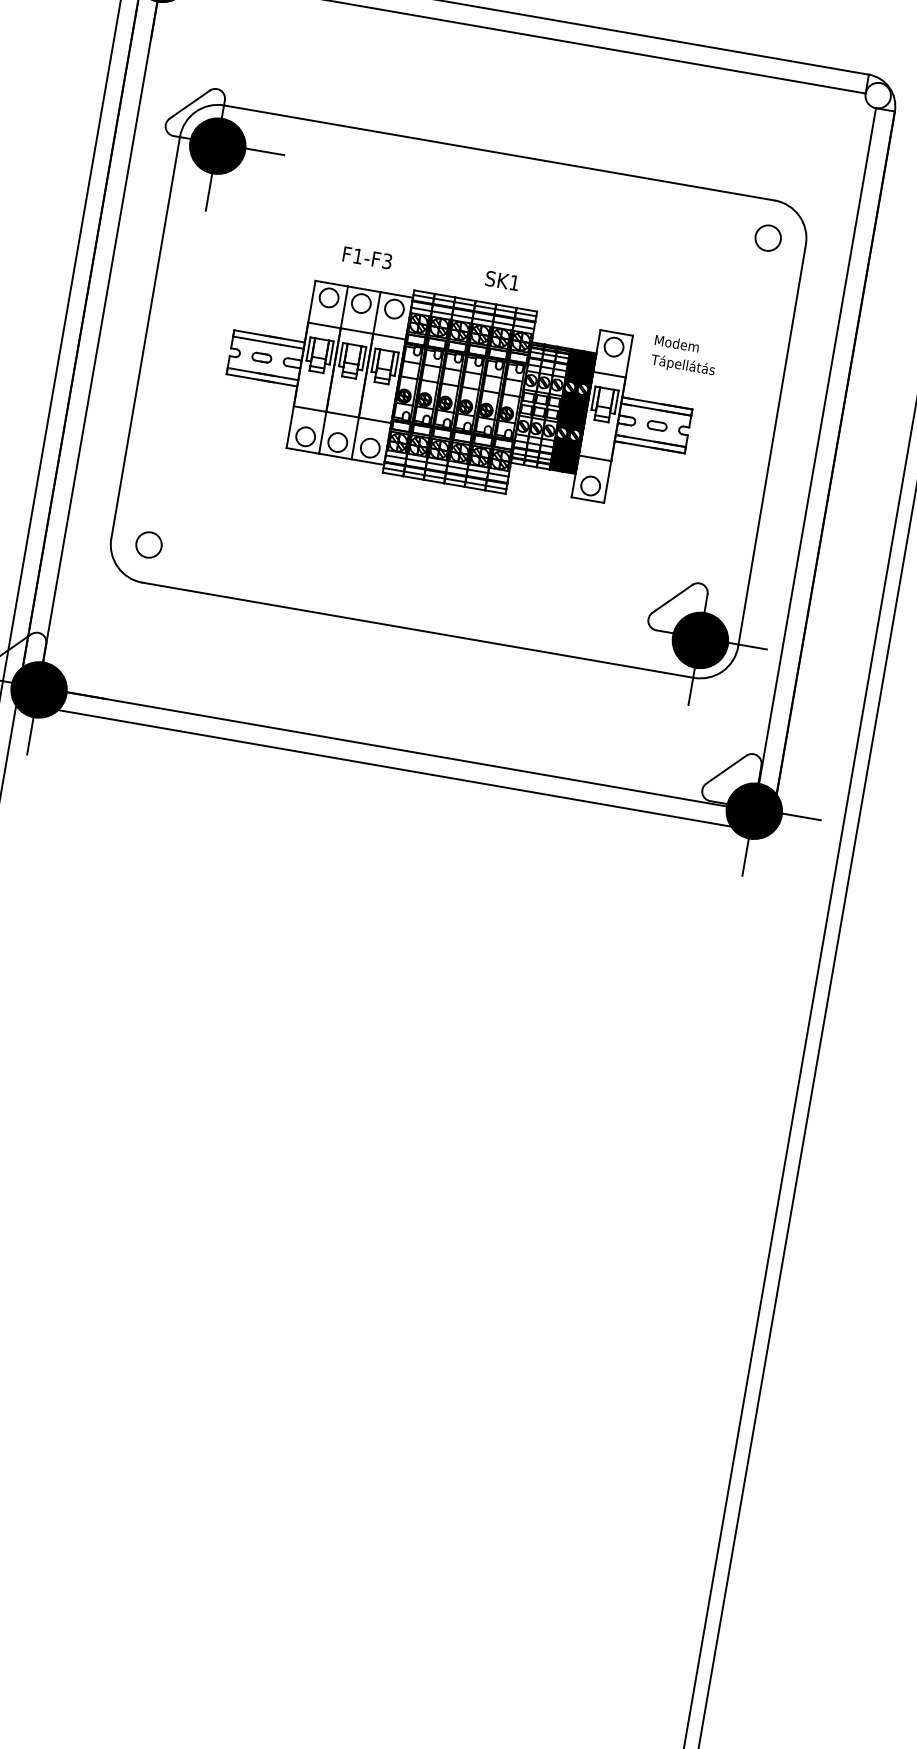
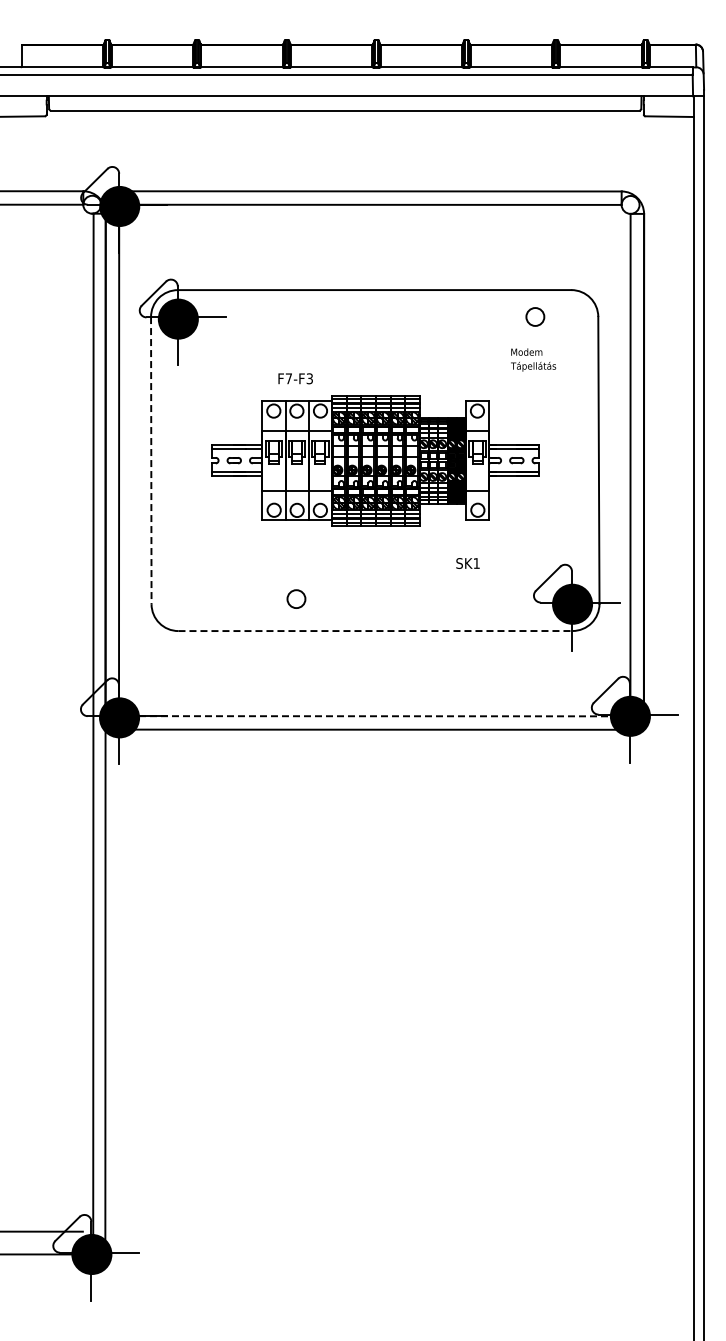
circle: (768, 237) -> (535, 316), moved
text: (357, 255) -> (288, 378), F1-F3 -> F7-F3
text: (501, 280) -> (467, 563), moved
line: (146, 337) -> (151, 460), solid -> dashed
text: (684, 355) -> (533, 359), moved
circle: (149, 544) -> (296, 598), moved
line: (419, 631) -> (376, 631), solid -> dashed
line: (396, 749) -> (374, 716), solid -> dashed

